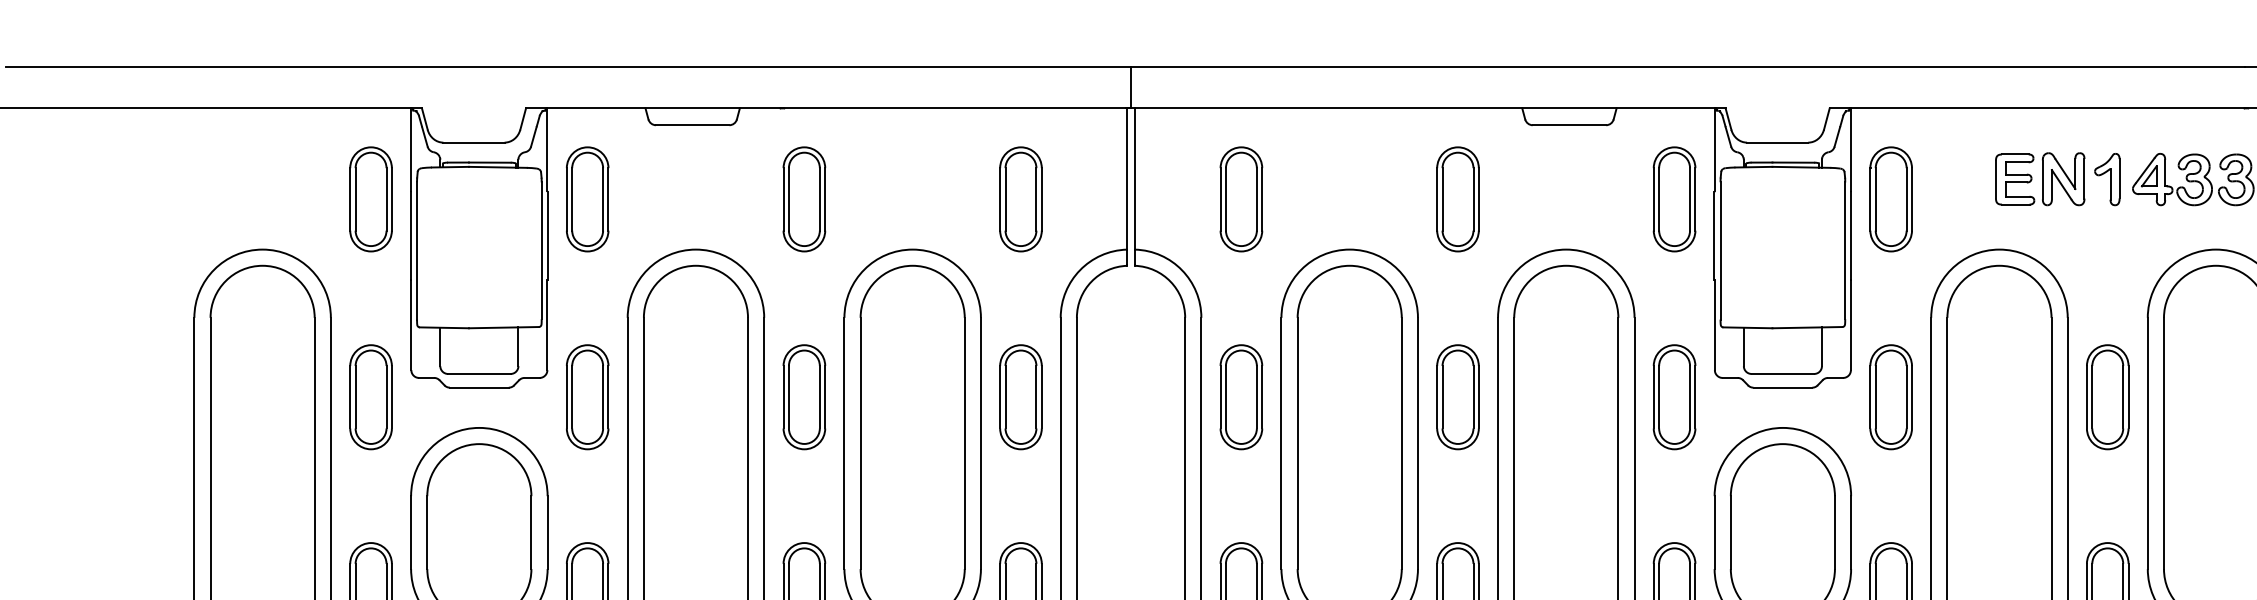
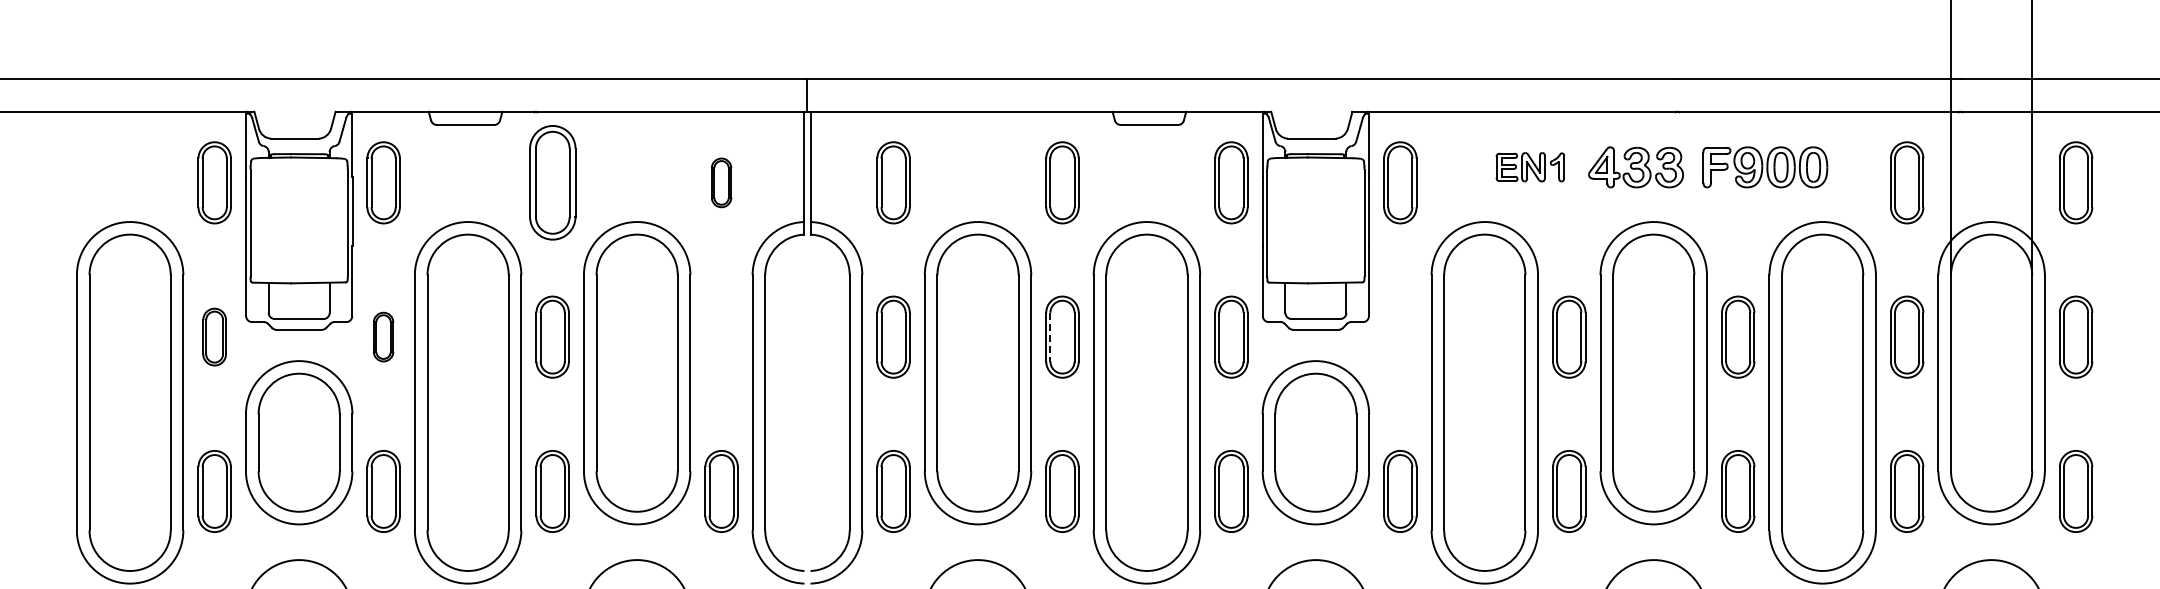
part: (2058, 179) -> (1530, 167), size x0.7
part: (804, 198) -> (552, 182), size x1.4
part: (1020, 198) -> (721, 182), size x0.6
part: (370, 396) -> (214, 336), size x0.7
part: (587, 396) -> (383, 336), size x0.6
part: (1020, 396) -> (721, 336), removed
part: (1891, 396) -> (1400, 336), removed
line: (1442, 397) -> (1050, 337), solid -> dashed

